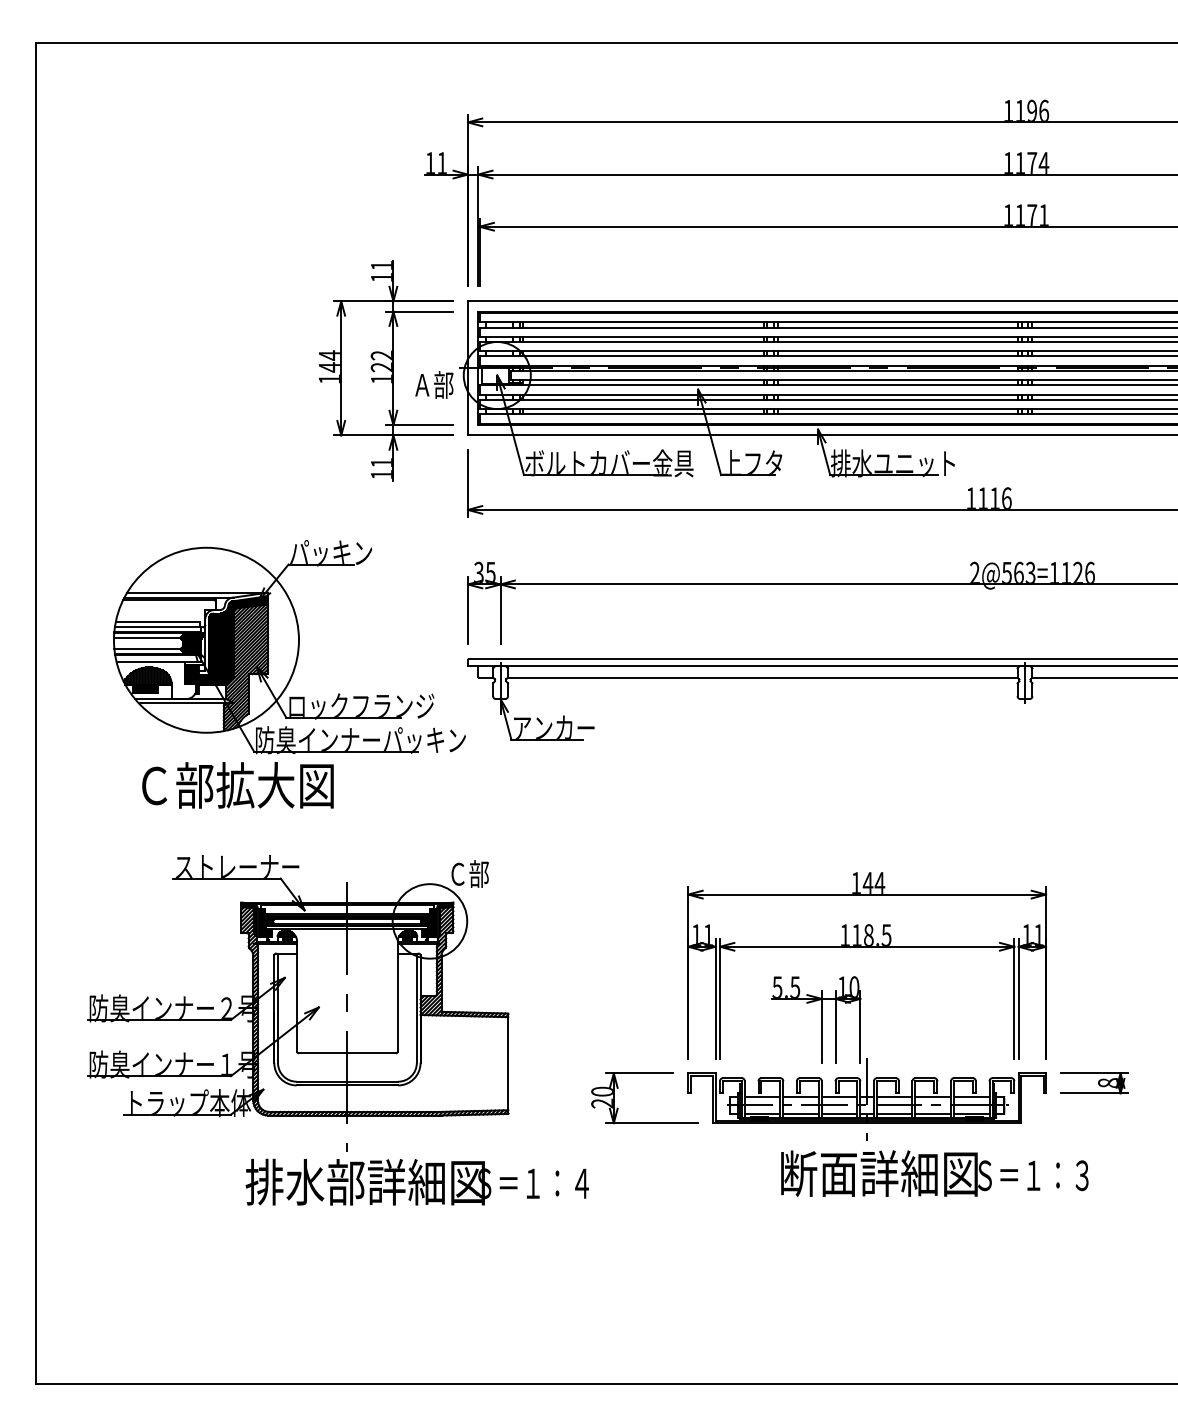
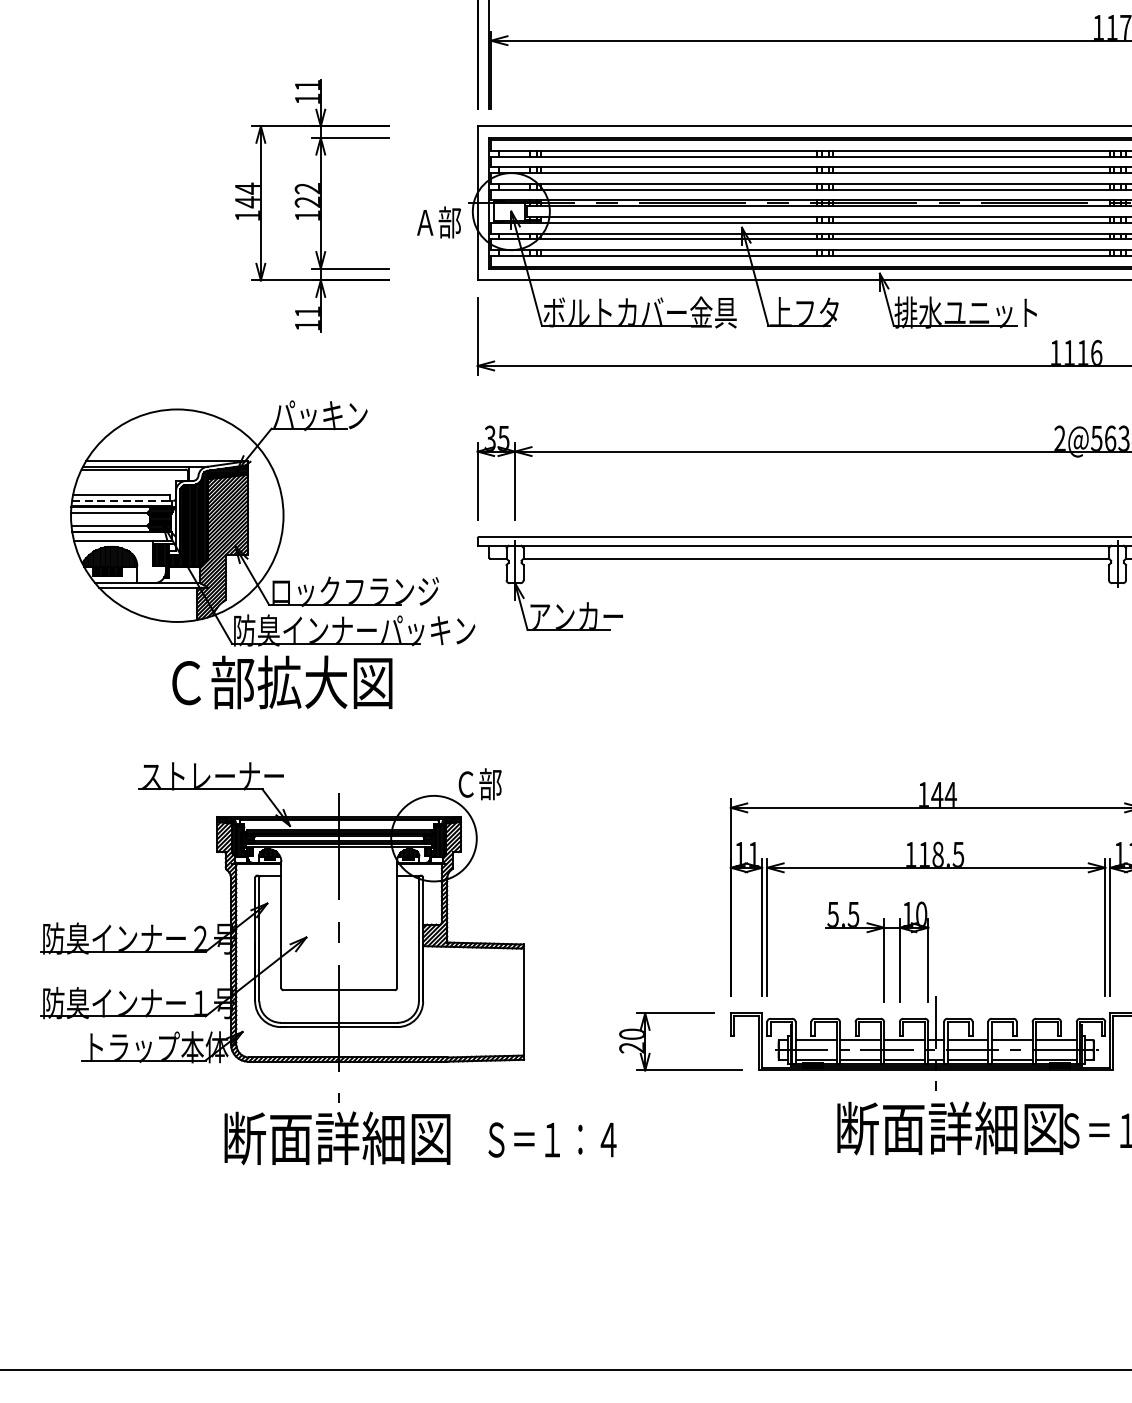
part: (386, 370) -> (312, 205), moved
line: (159, 627) -> (123, 501), solid -> dashed
text: (237, 785) -> (281, 682), moved
text: (364, 1181) -> (358, 1137), 排水部詳細図 -> 断面詳細図

